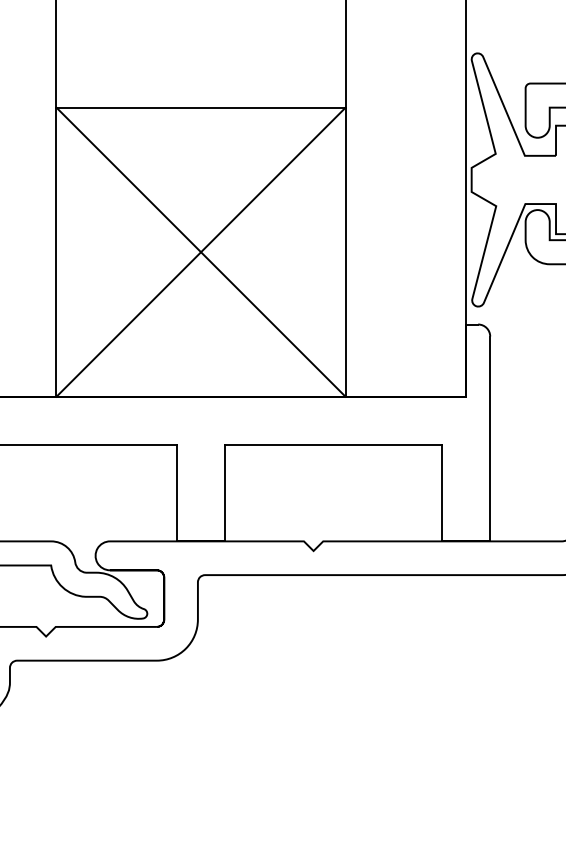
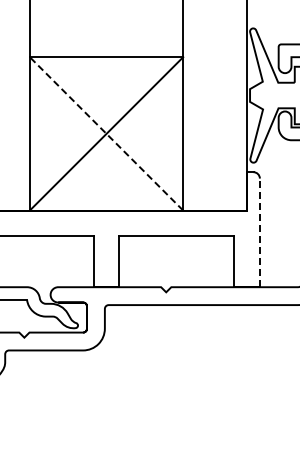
line: (200, 251) -> (106, 133), solid -> dashed
line: (489, 438) -> (259, 232), solid -> dashed

